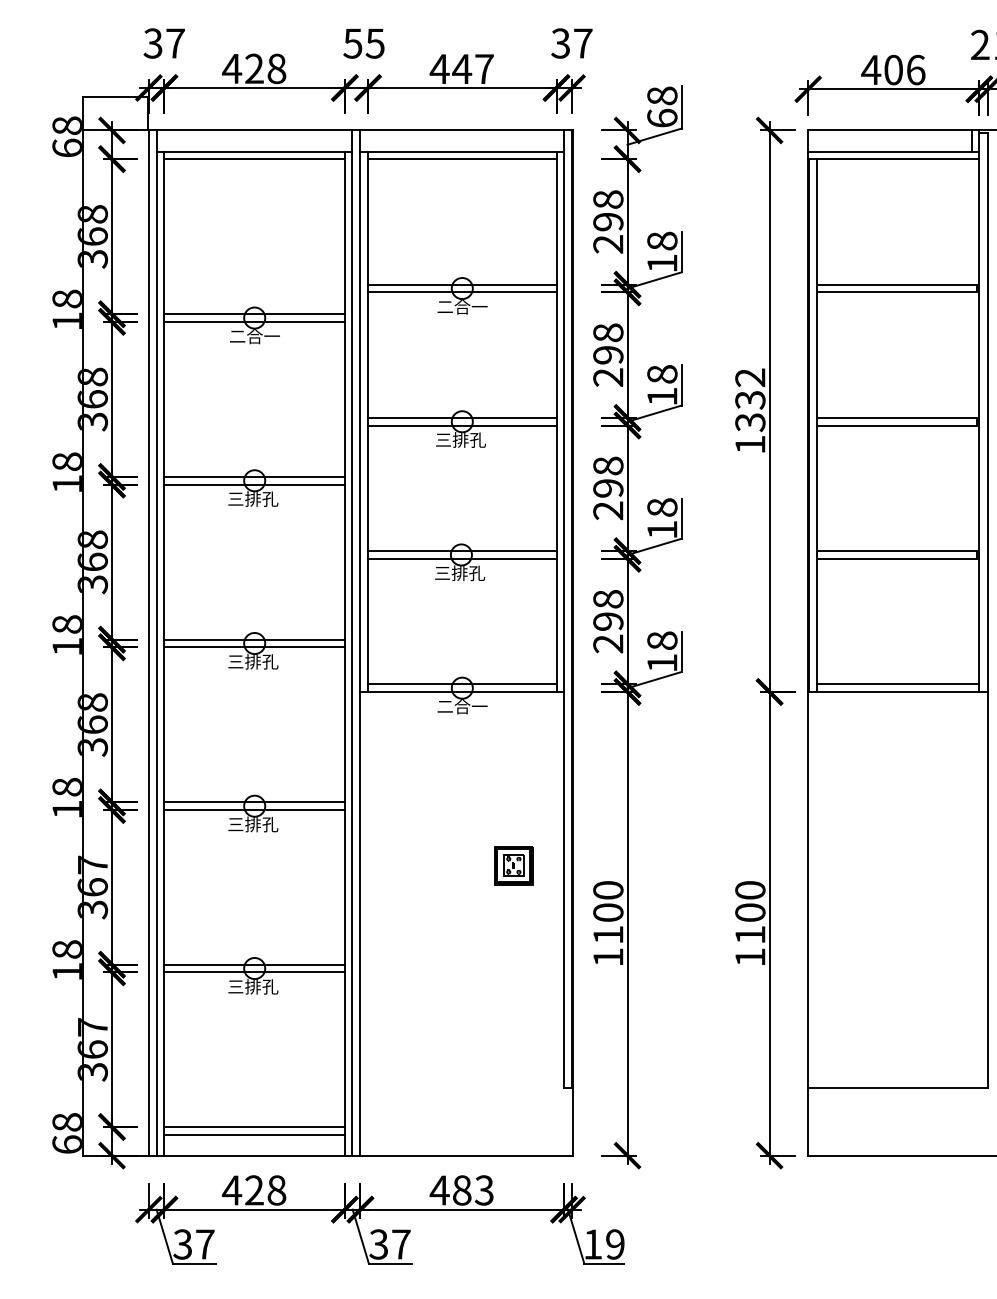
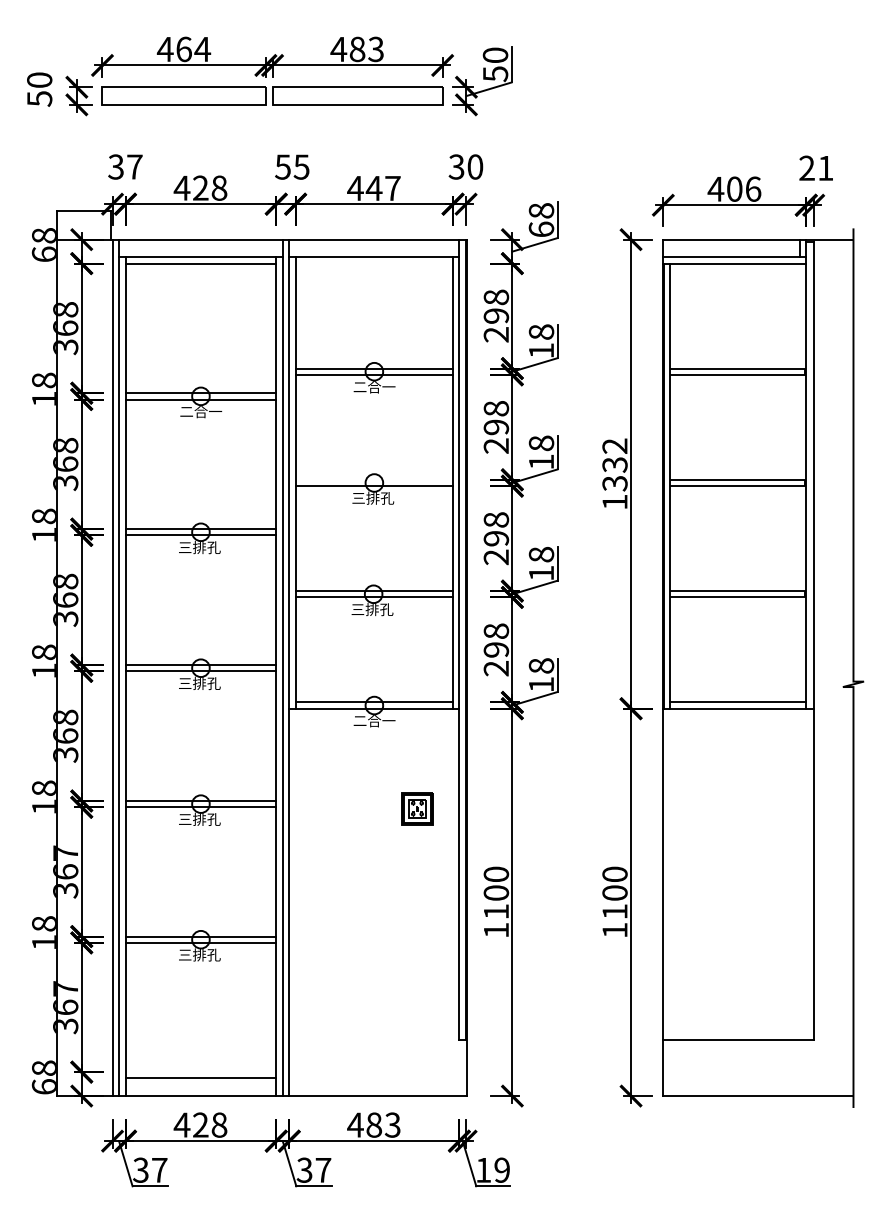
text: (583, 42) -> (475, 166), 37 -> 30
line: (462, 159) -> (374, 263), removed
line: (462, 417) -> (374, 479), removed
part: (513, 865) -> (417, 808), moved
line: (254, 1127) -> (200, 1072), removed

